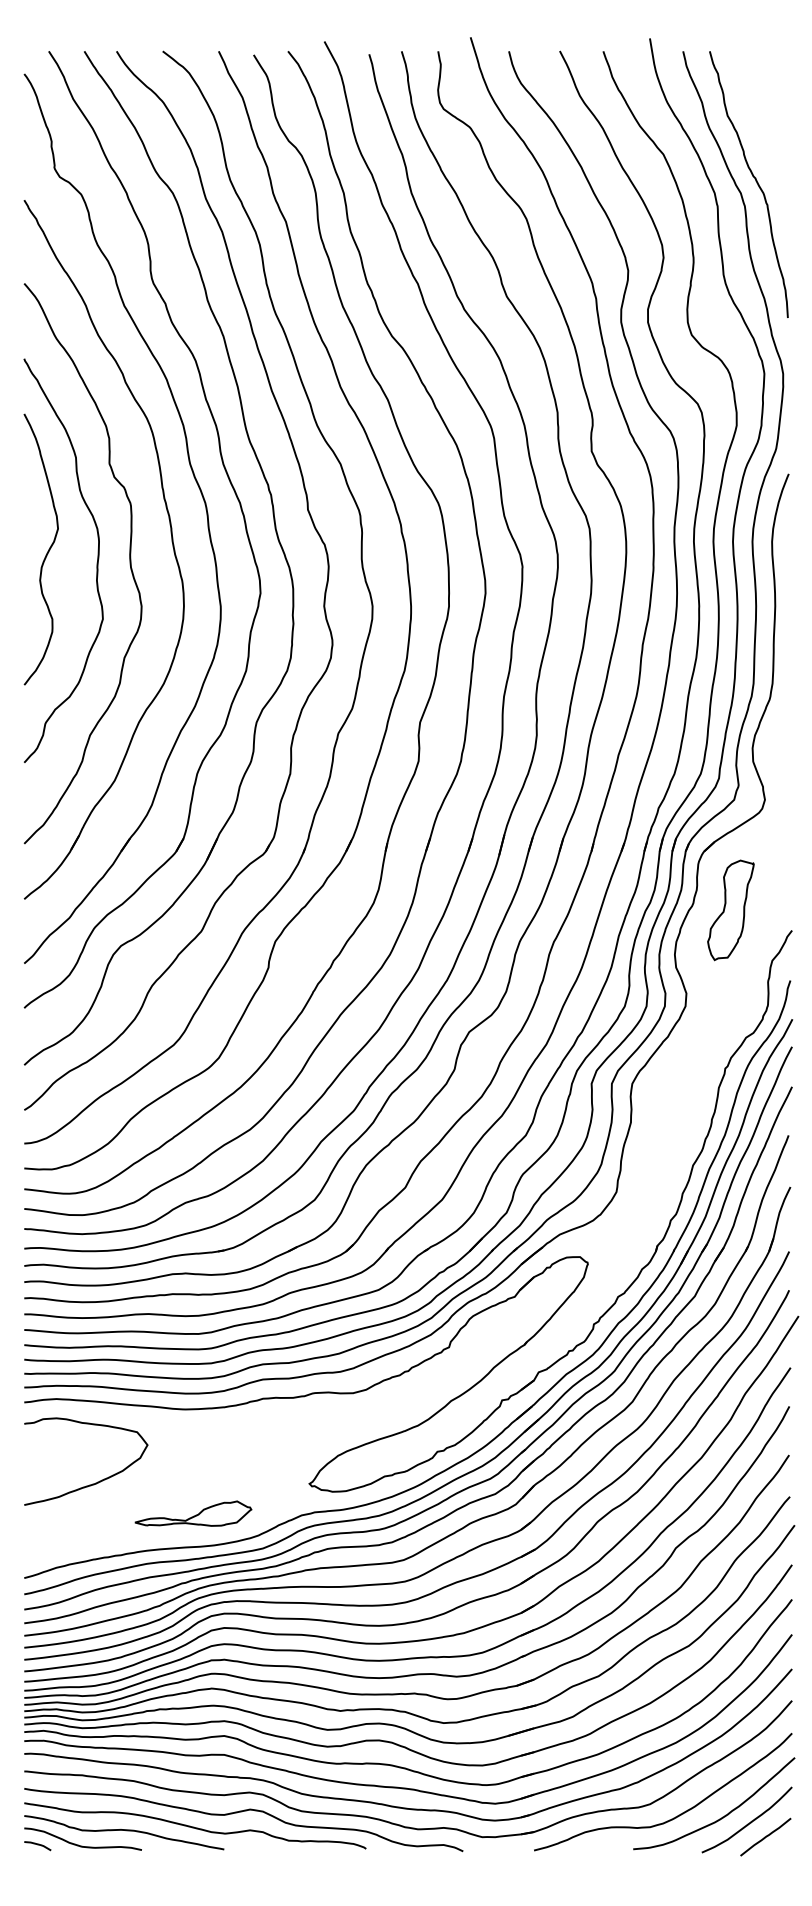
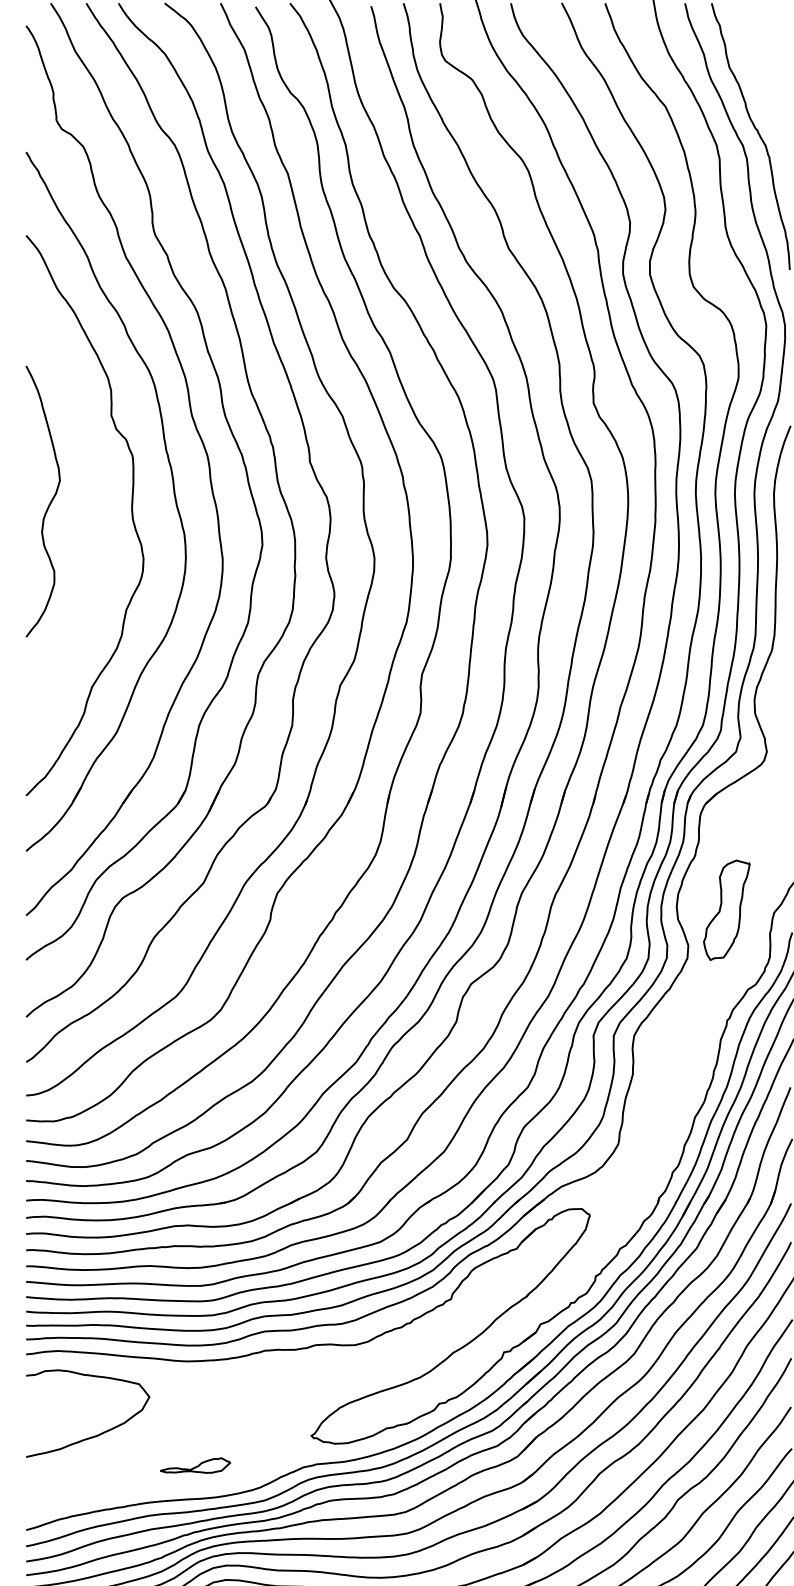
curve: (96, 562) -> (98, 514), removed
part: (730, 910) -> (726, 910), moved
part: (193, 1513) -> (195, 1465), size x0.6

